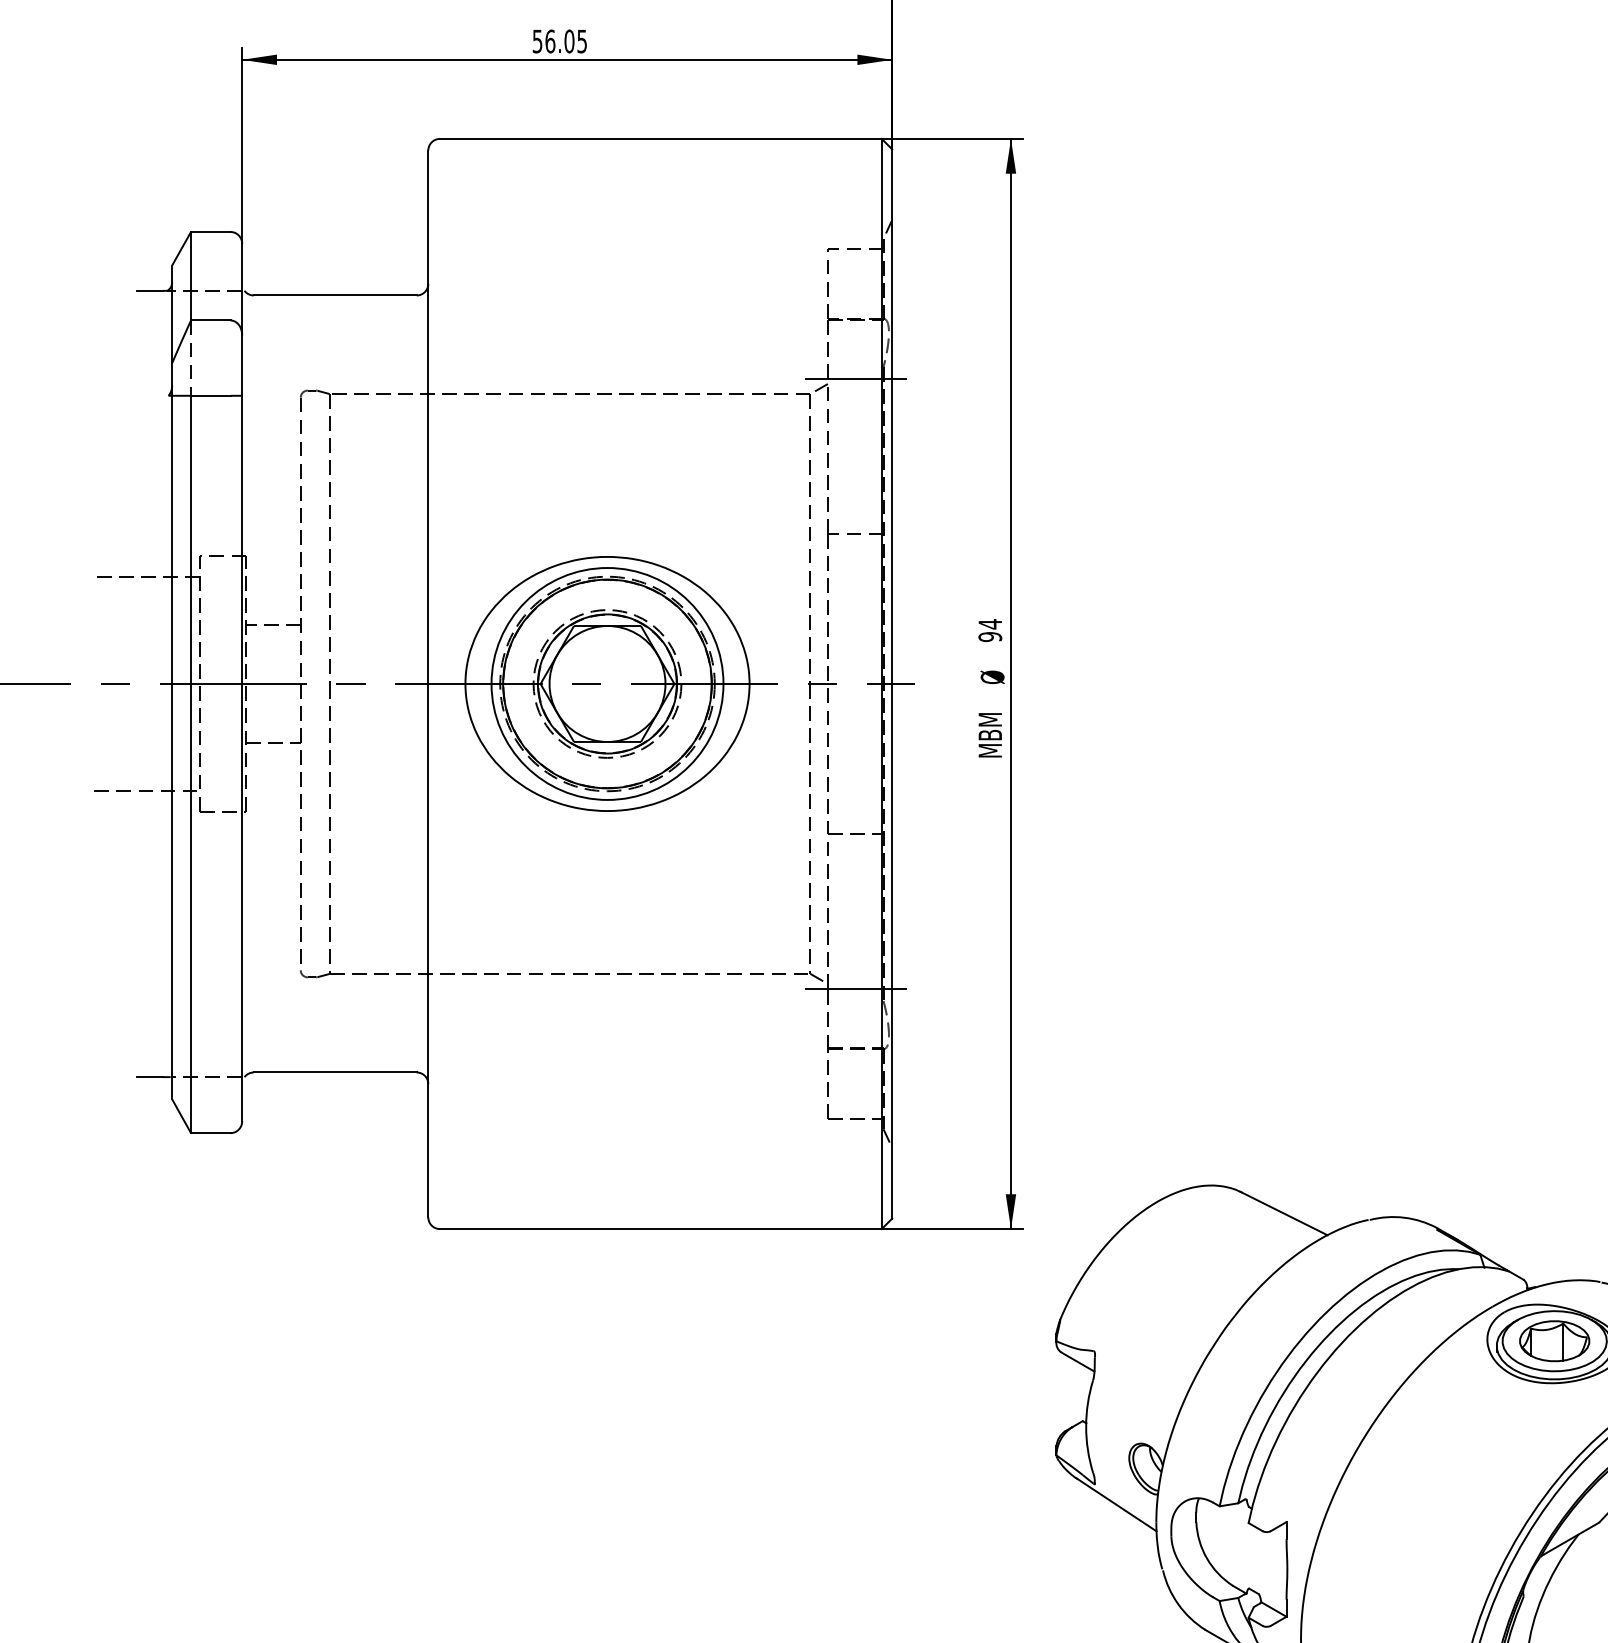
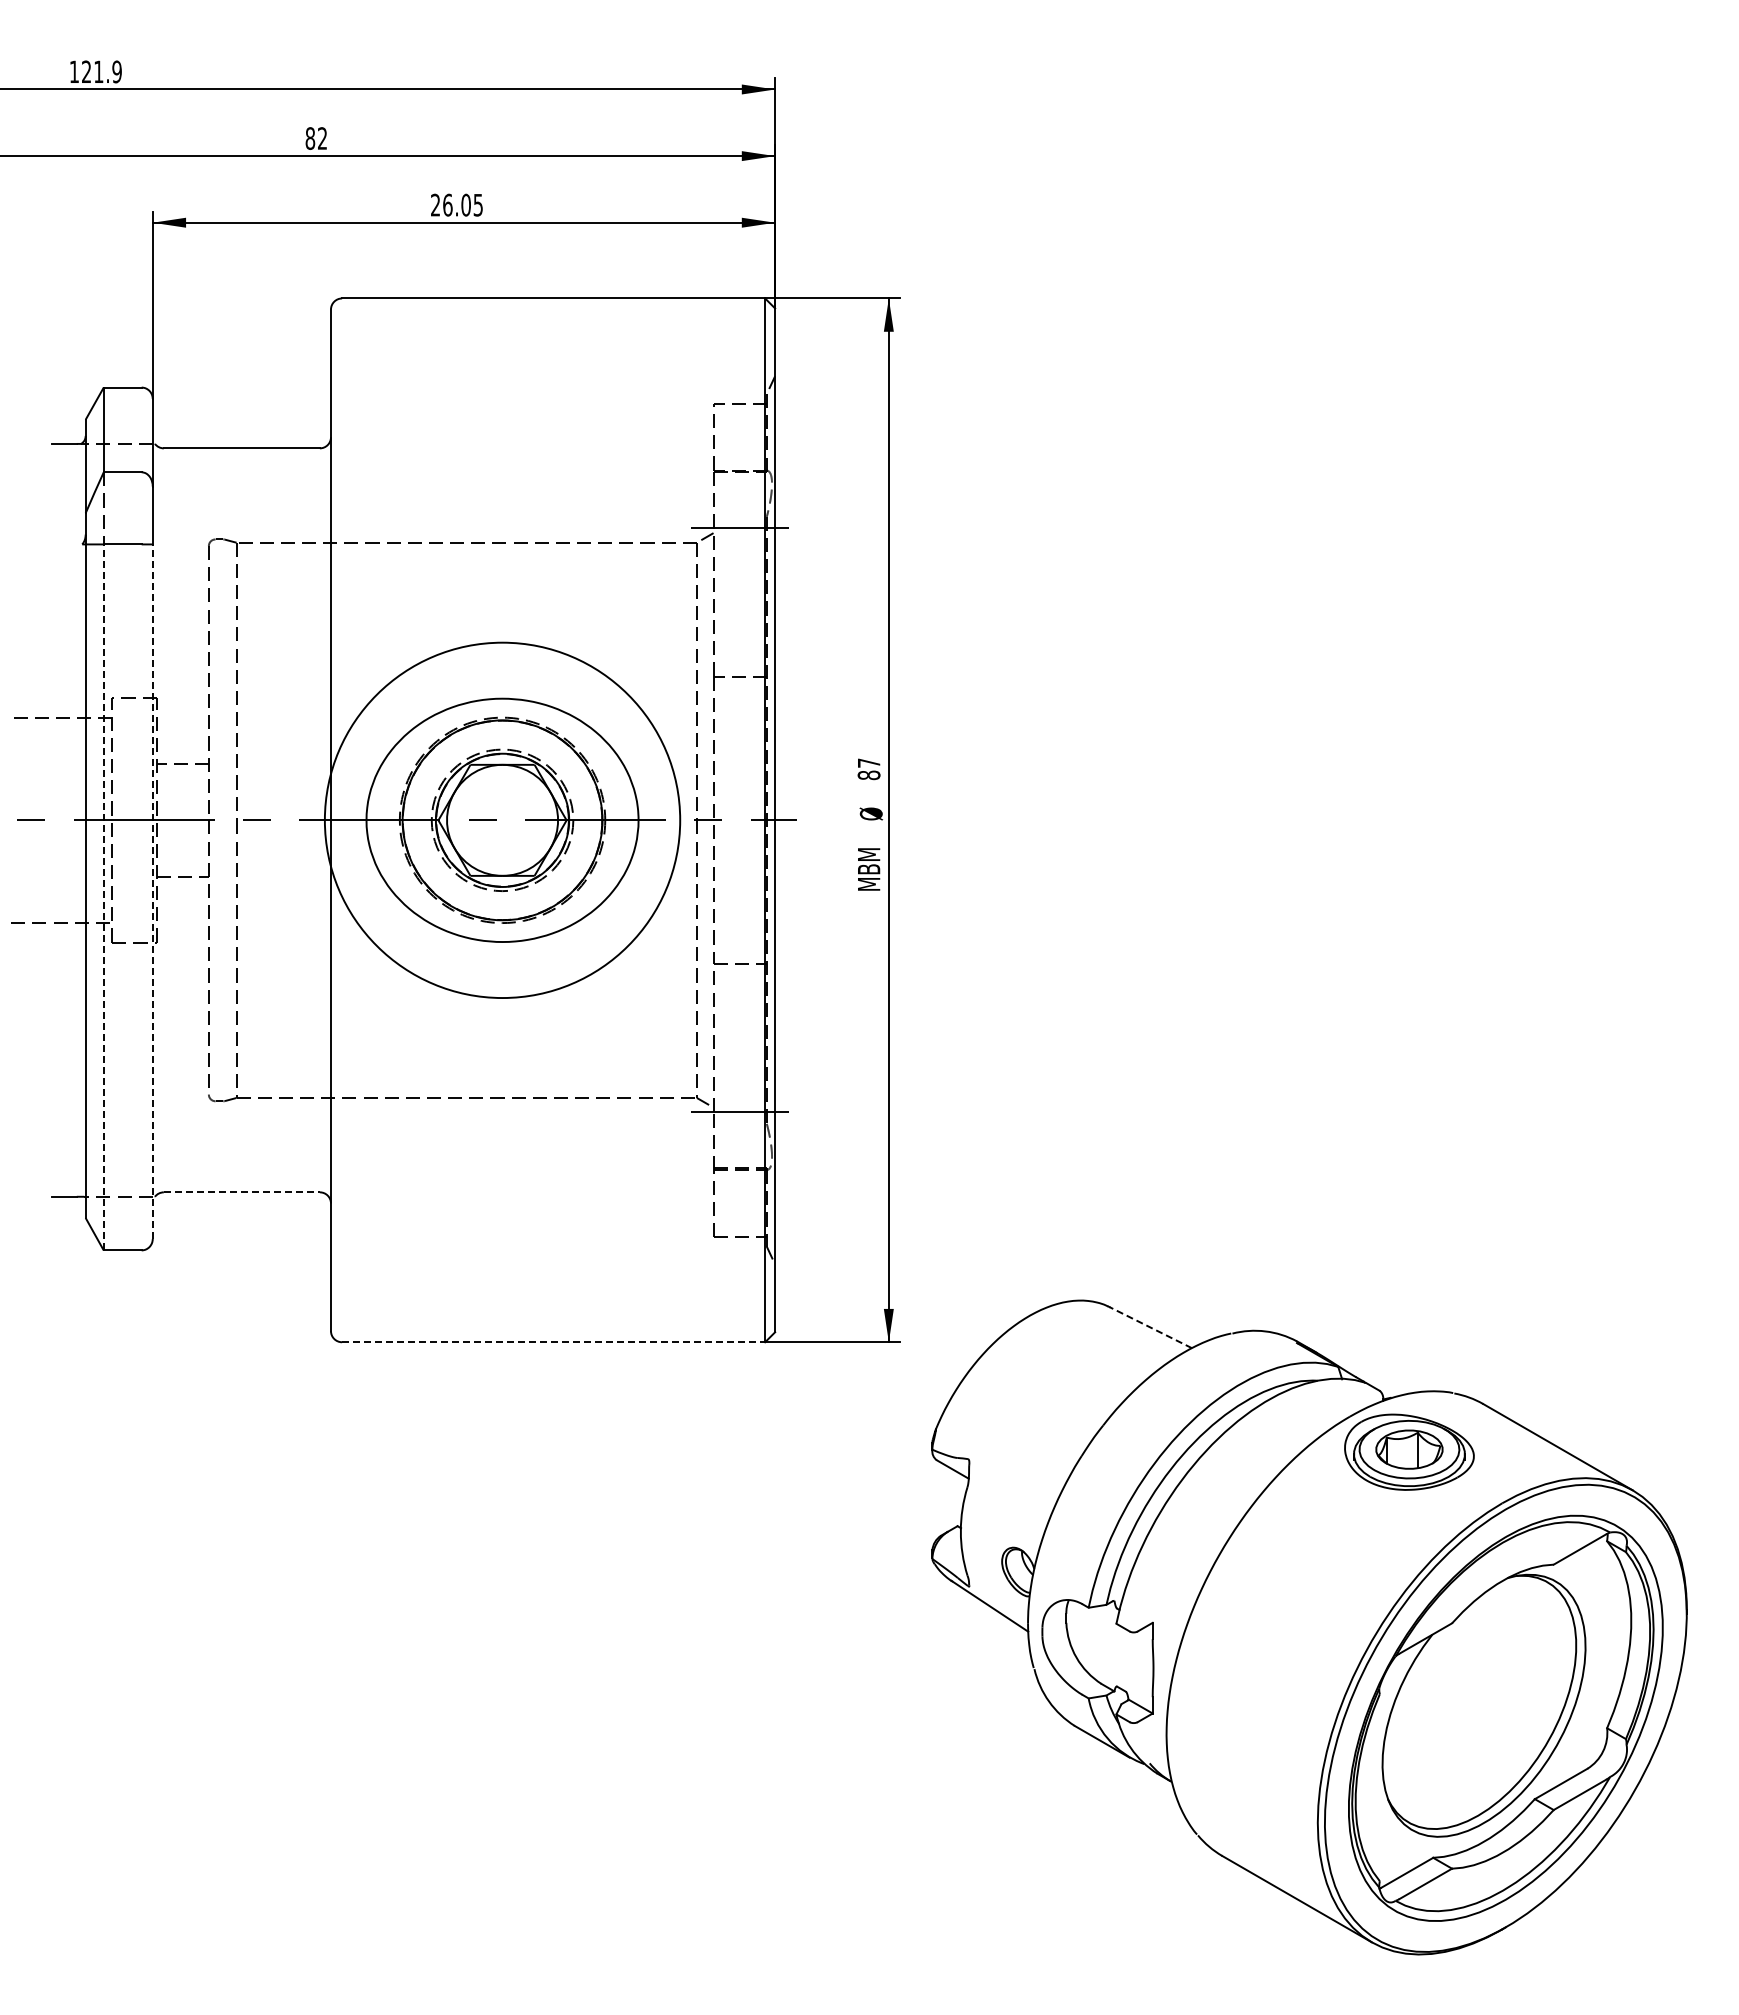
text: (537, 40) -> (435, 204), 56.05 -> 26.05
text: (989, 630) -> (868, 769), 94 -> 87
circle: (607, 684) -> (502, 820), size x1.6
line: (241, 758) -> (152, 891), solid -> dashed
line: (190, 764) -> (103, 897), solid -> dashed
line: (335, 1072) -> (242, 1192), solid -> dashed
line: (1284, 1213) -> (1150, 1327), solid -> dashed
line: (660, 1229) -> (553, 1342), solid -> dashed

